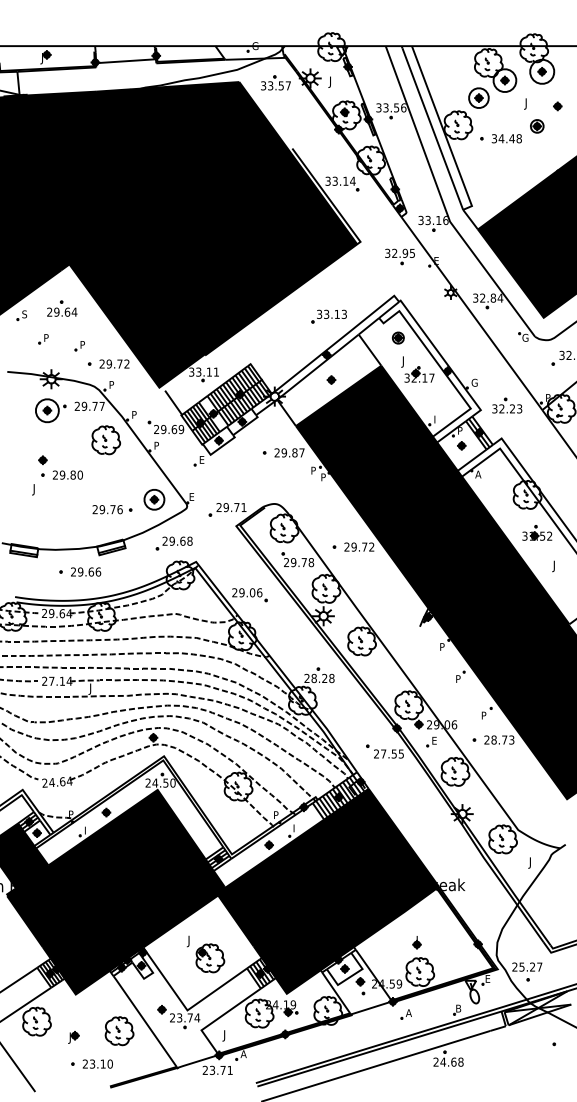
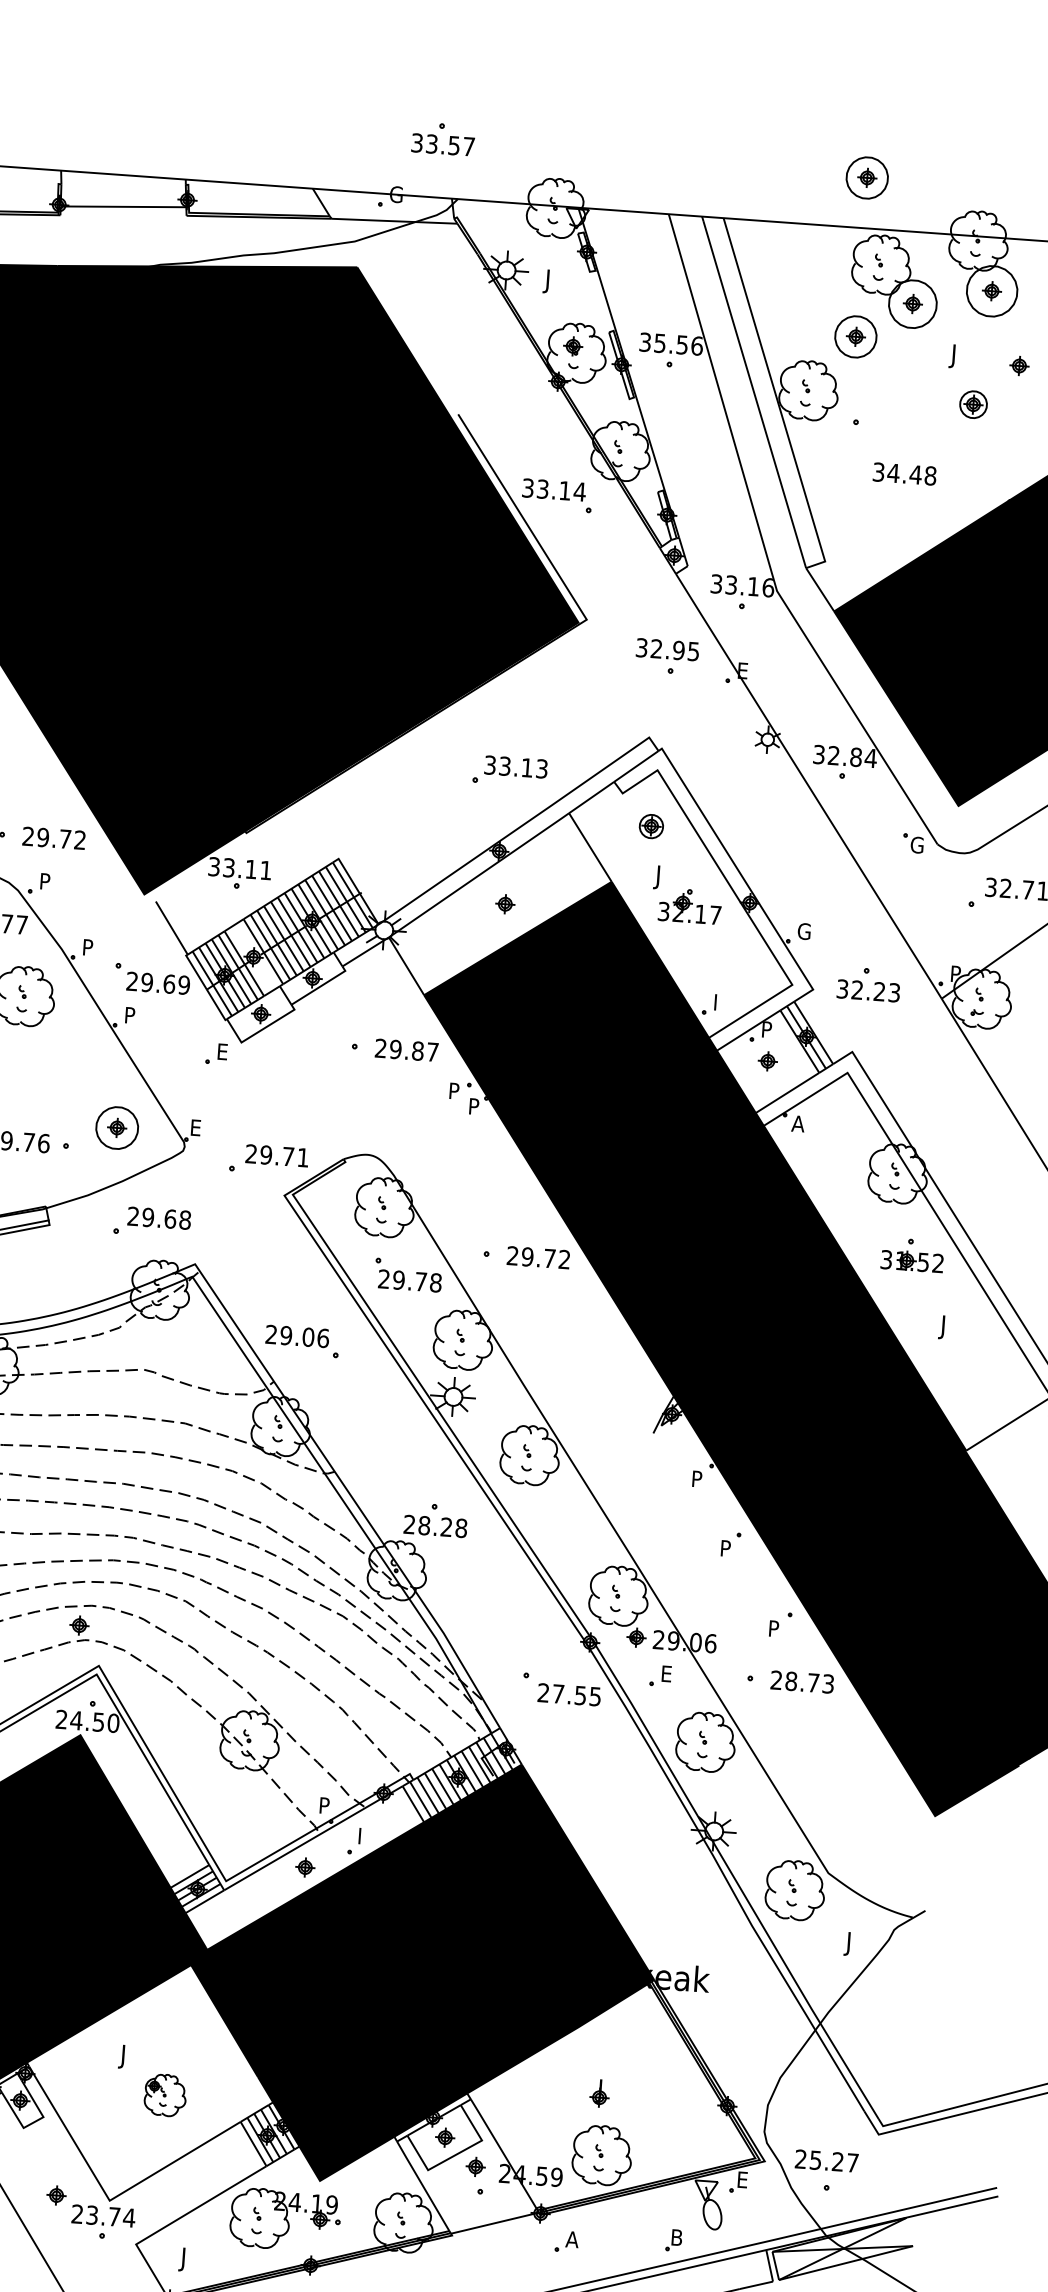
part: (478, 21) -> (866, 176), added
part: (275, 82) -> (442, 137), moved
text: (385, 106) -> (659, 340), 33.56 -> 35.56
text: (506, 138) -> (904, 473), moved
part: (210, 958) -> (165, 2095), size x0.7

